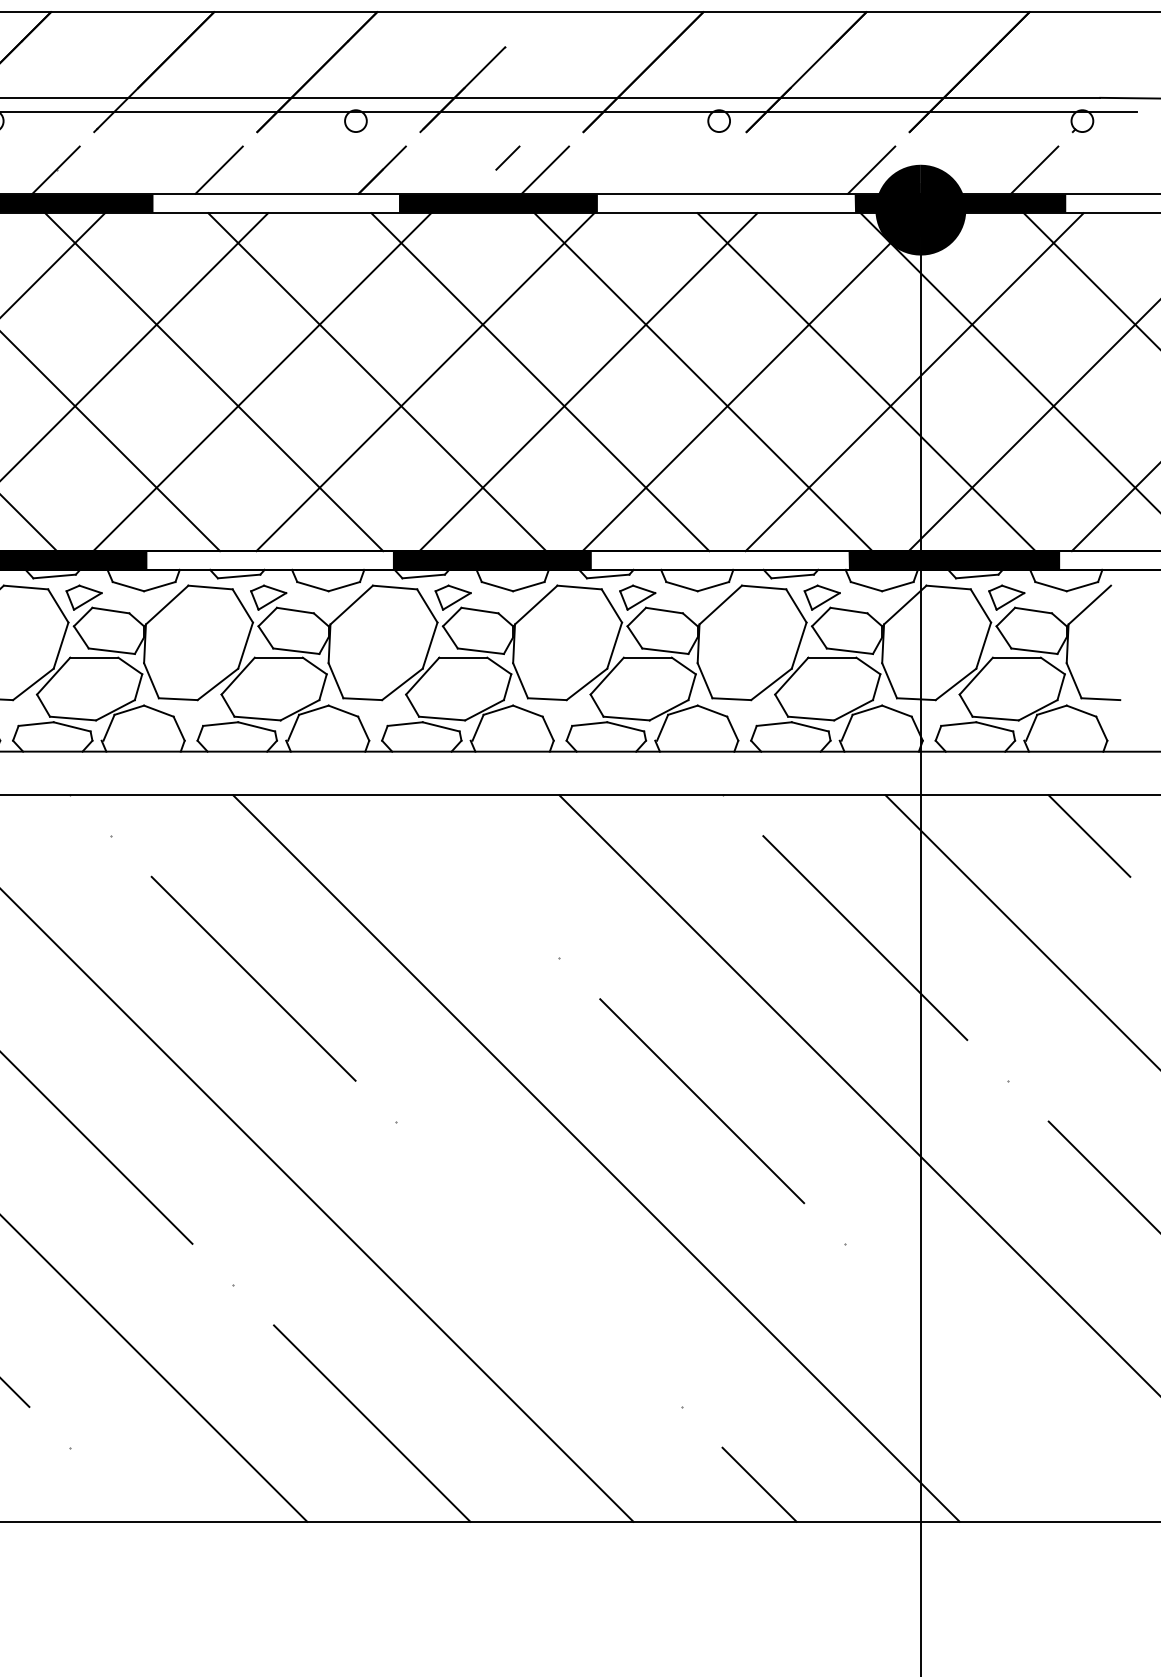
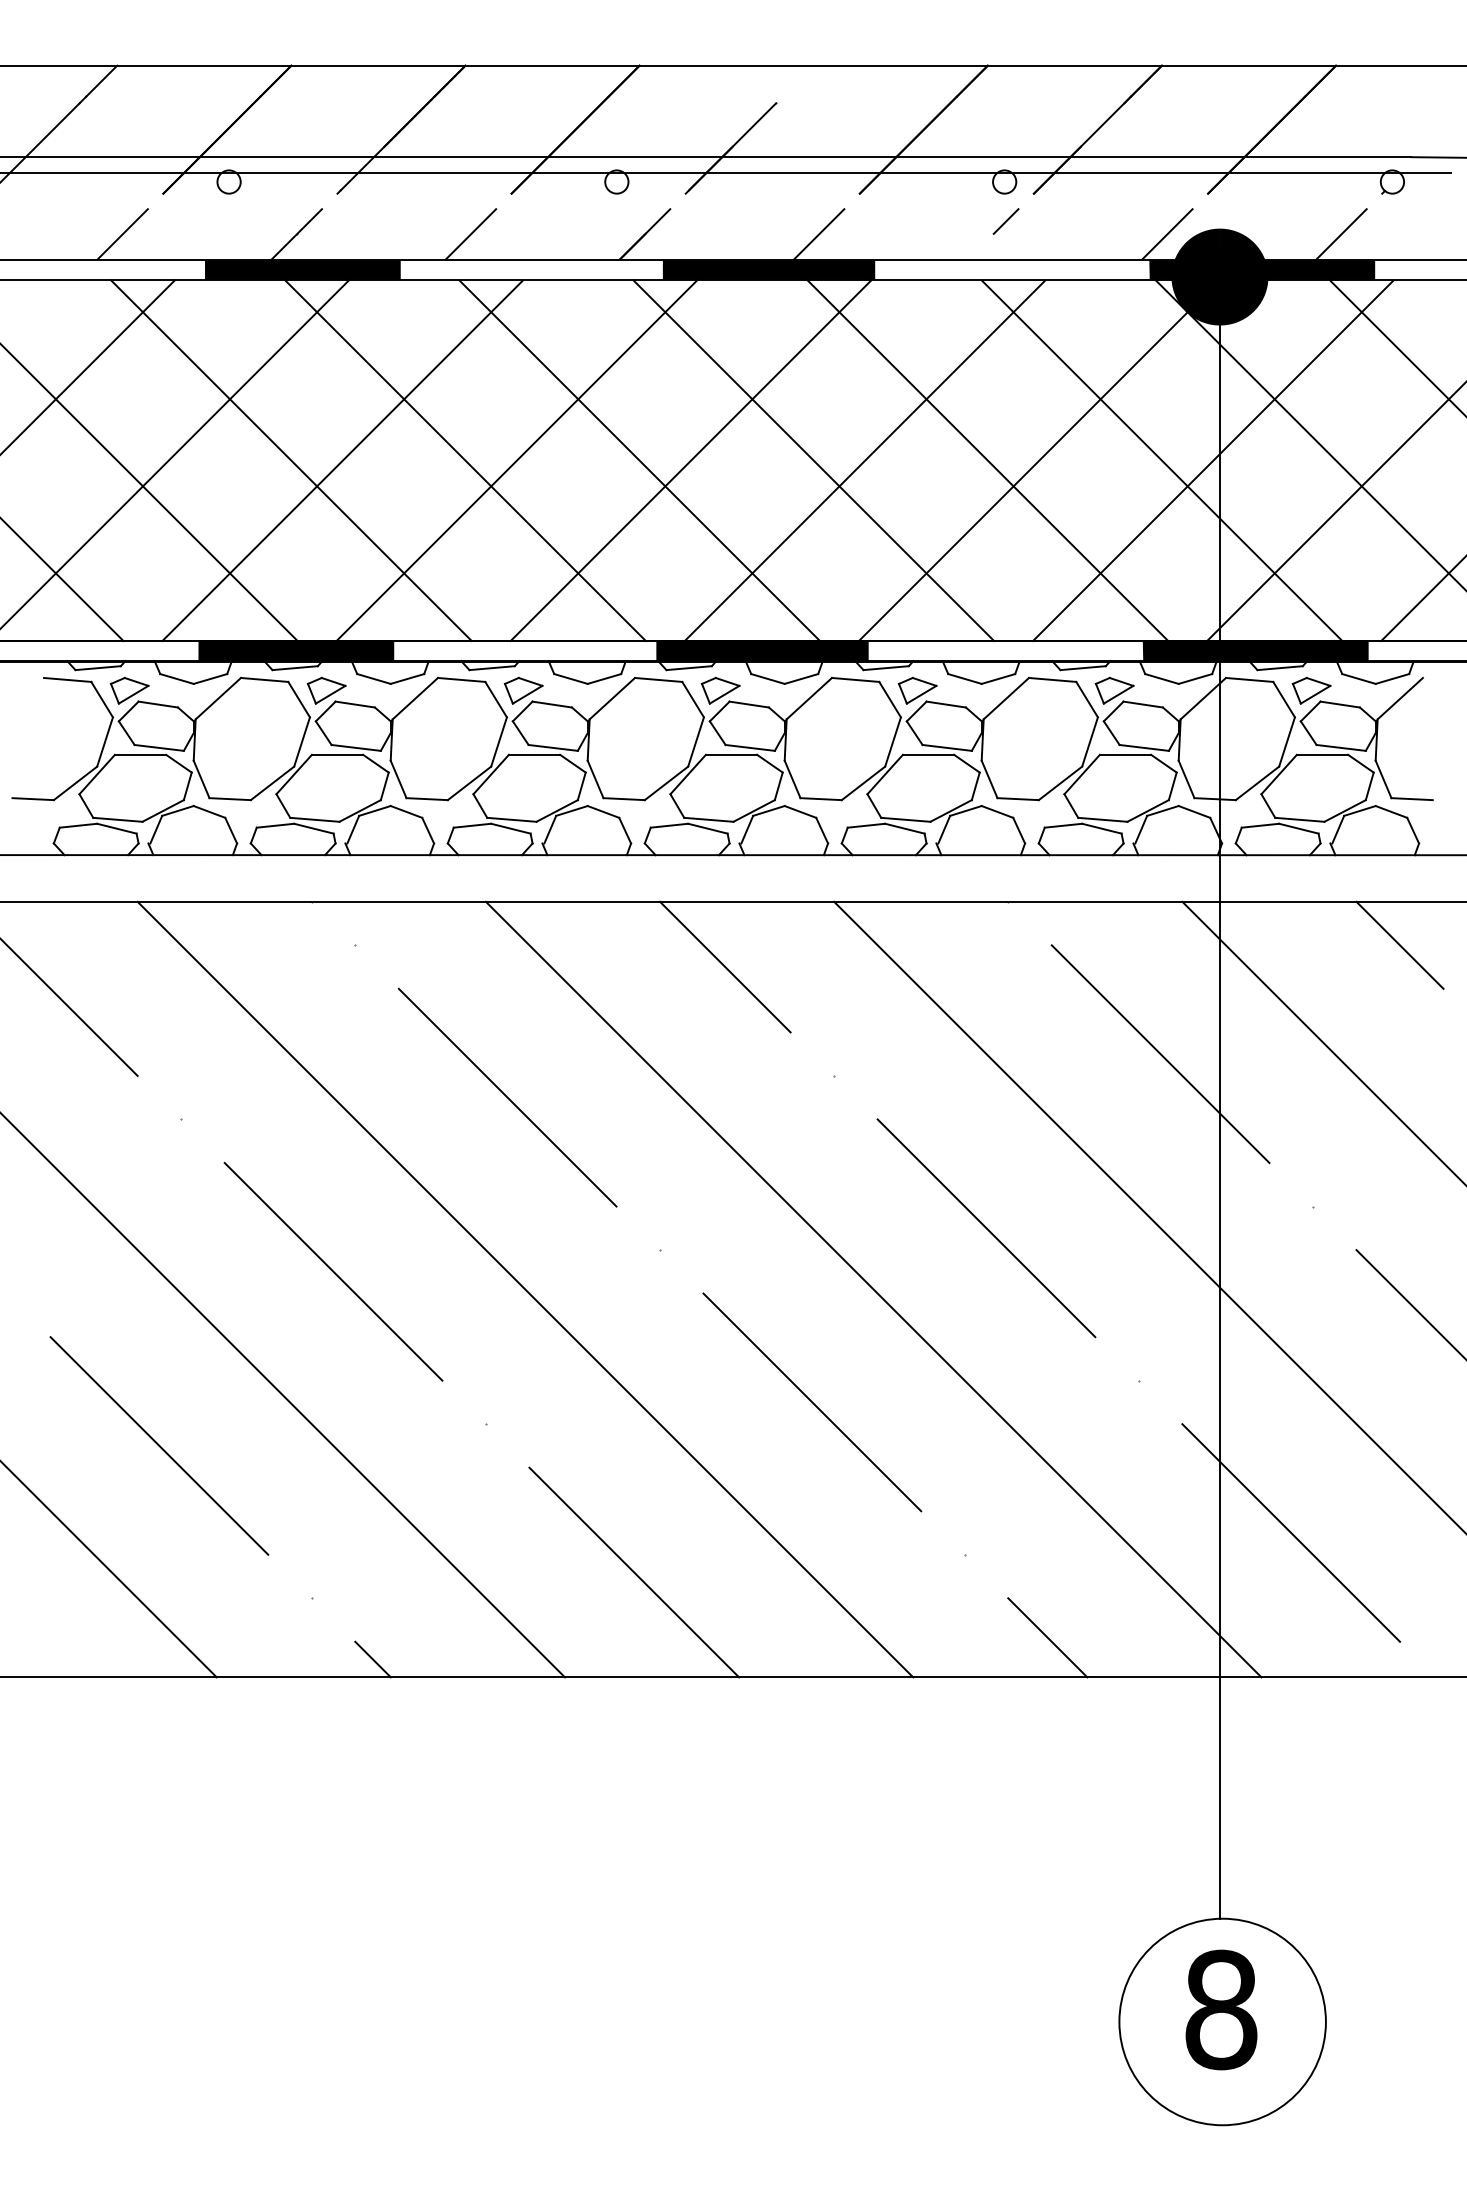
line: (507, 158) -> (1005, 221), moved
line: (457, 855) -> (725, 966), added
line: (539, 1264) -> (812, 1402), added
line: (987, 1386) -> (1291, 1532), added
line: (127, 1505) -> (372, 1659), added

